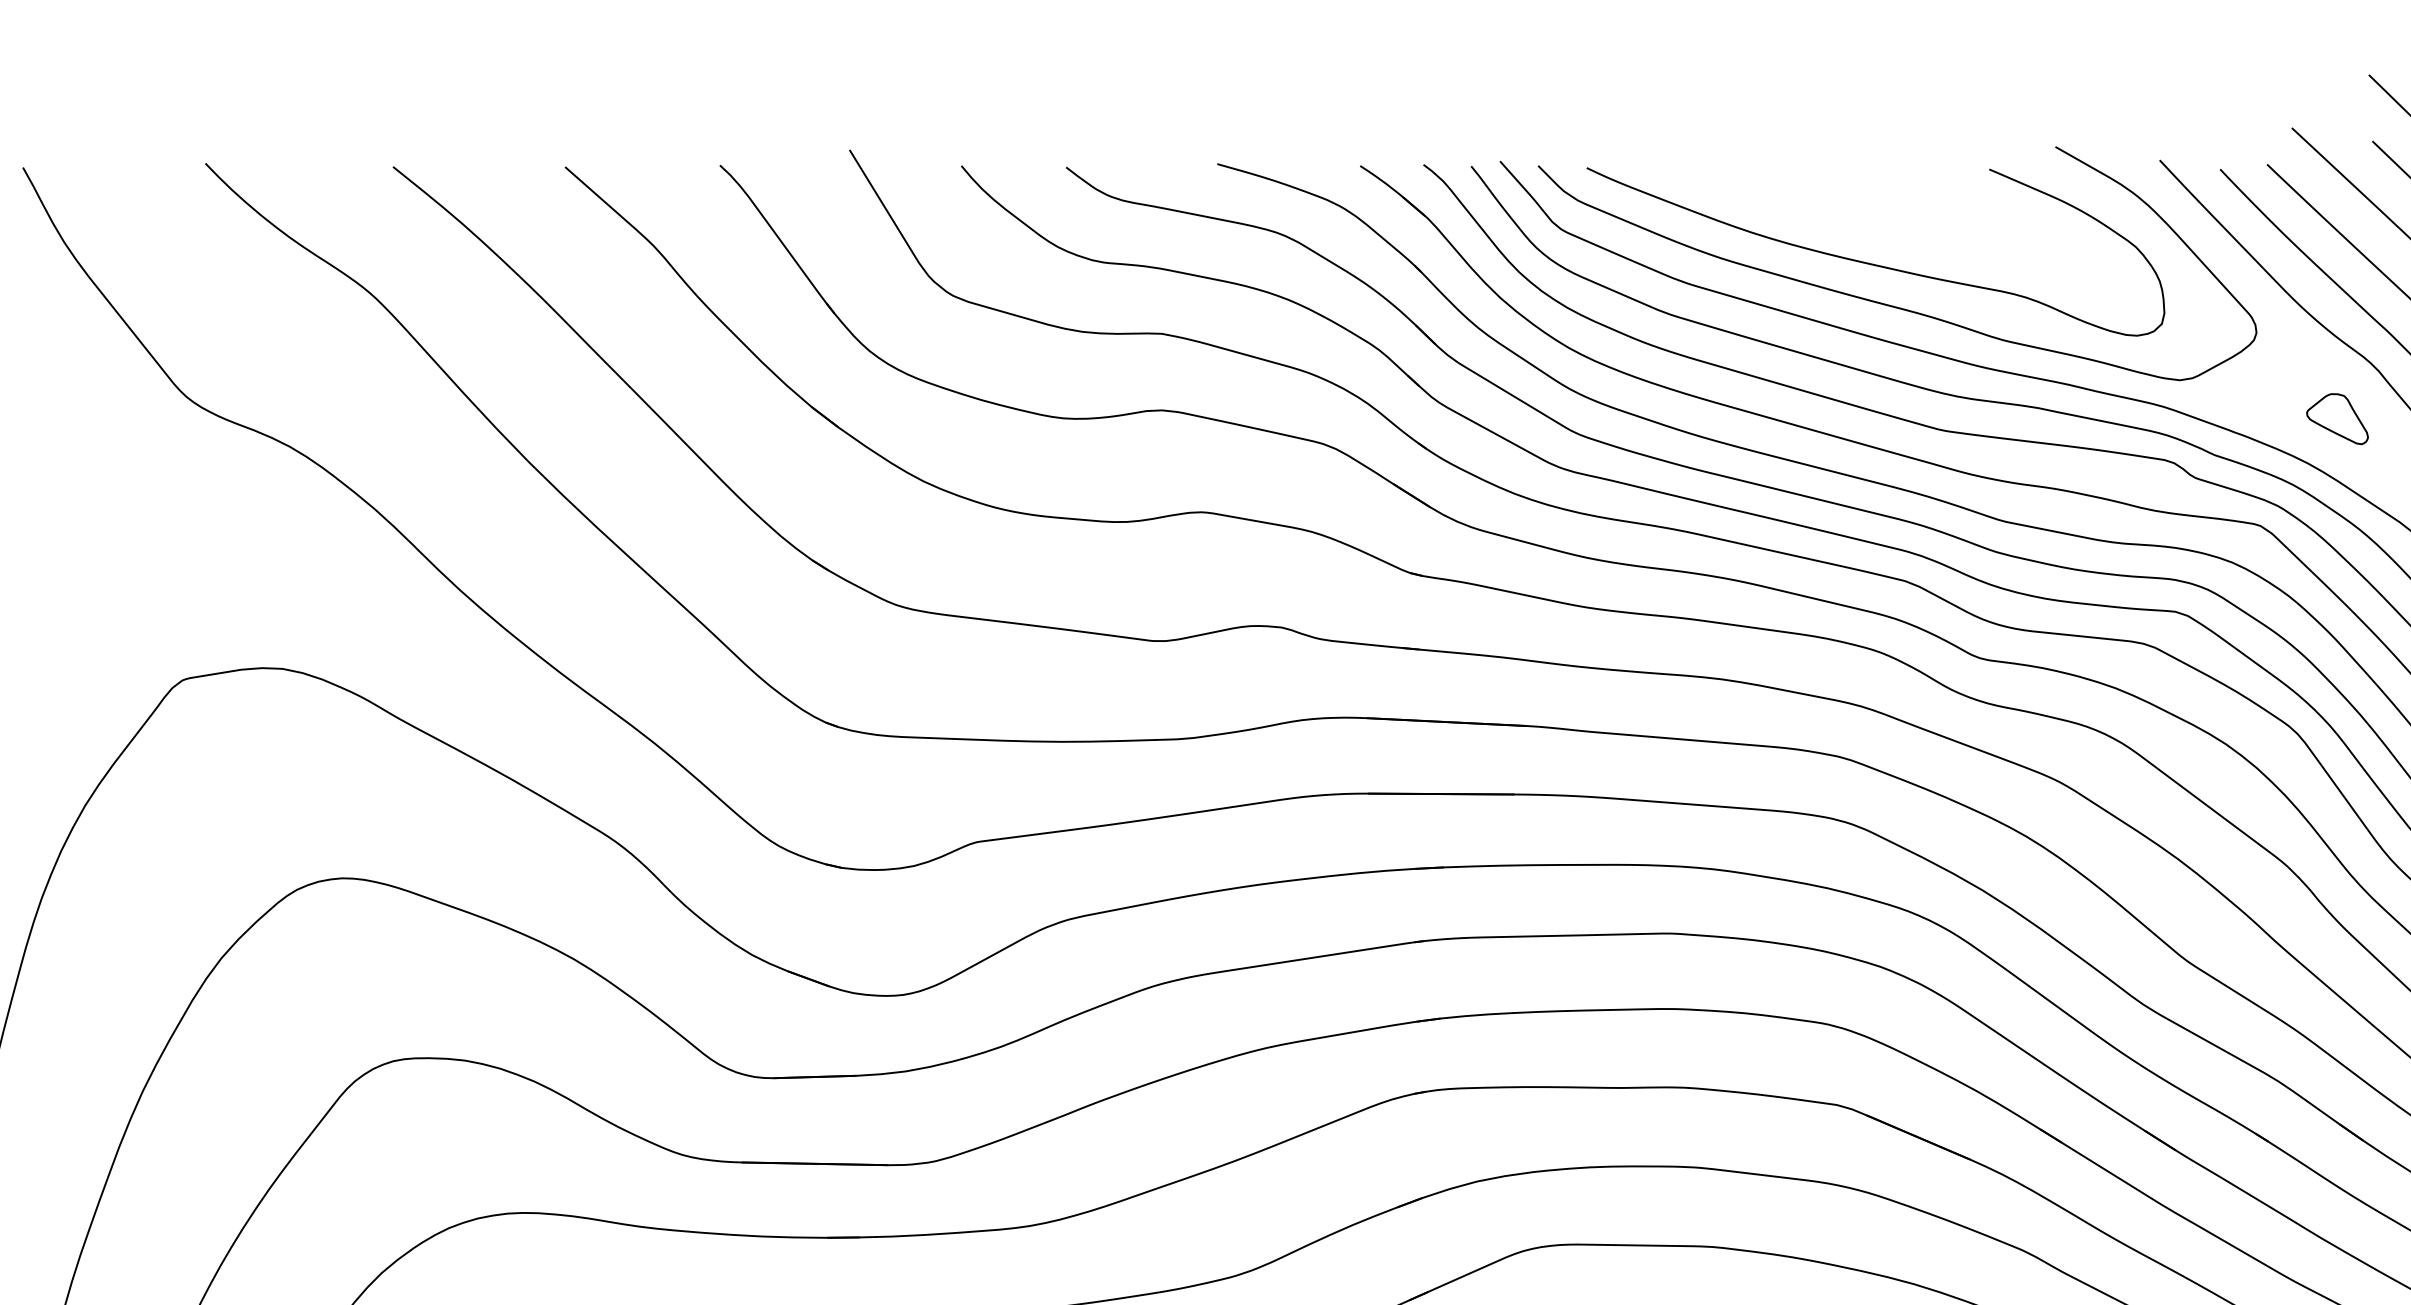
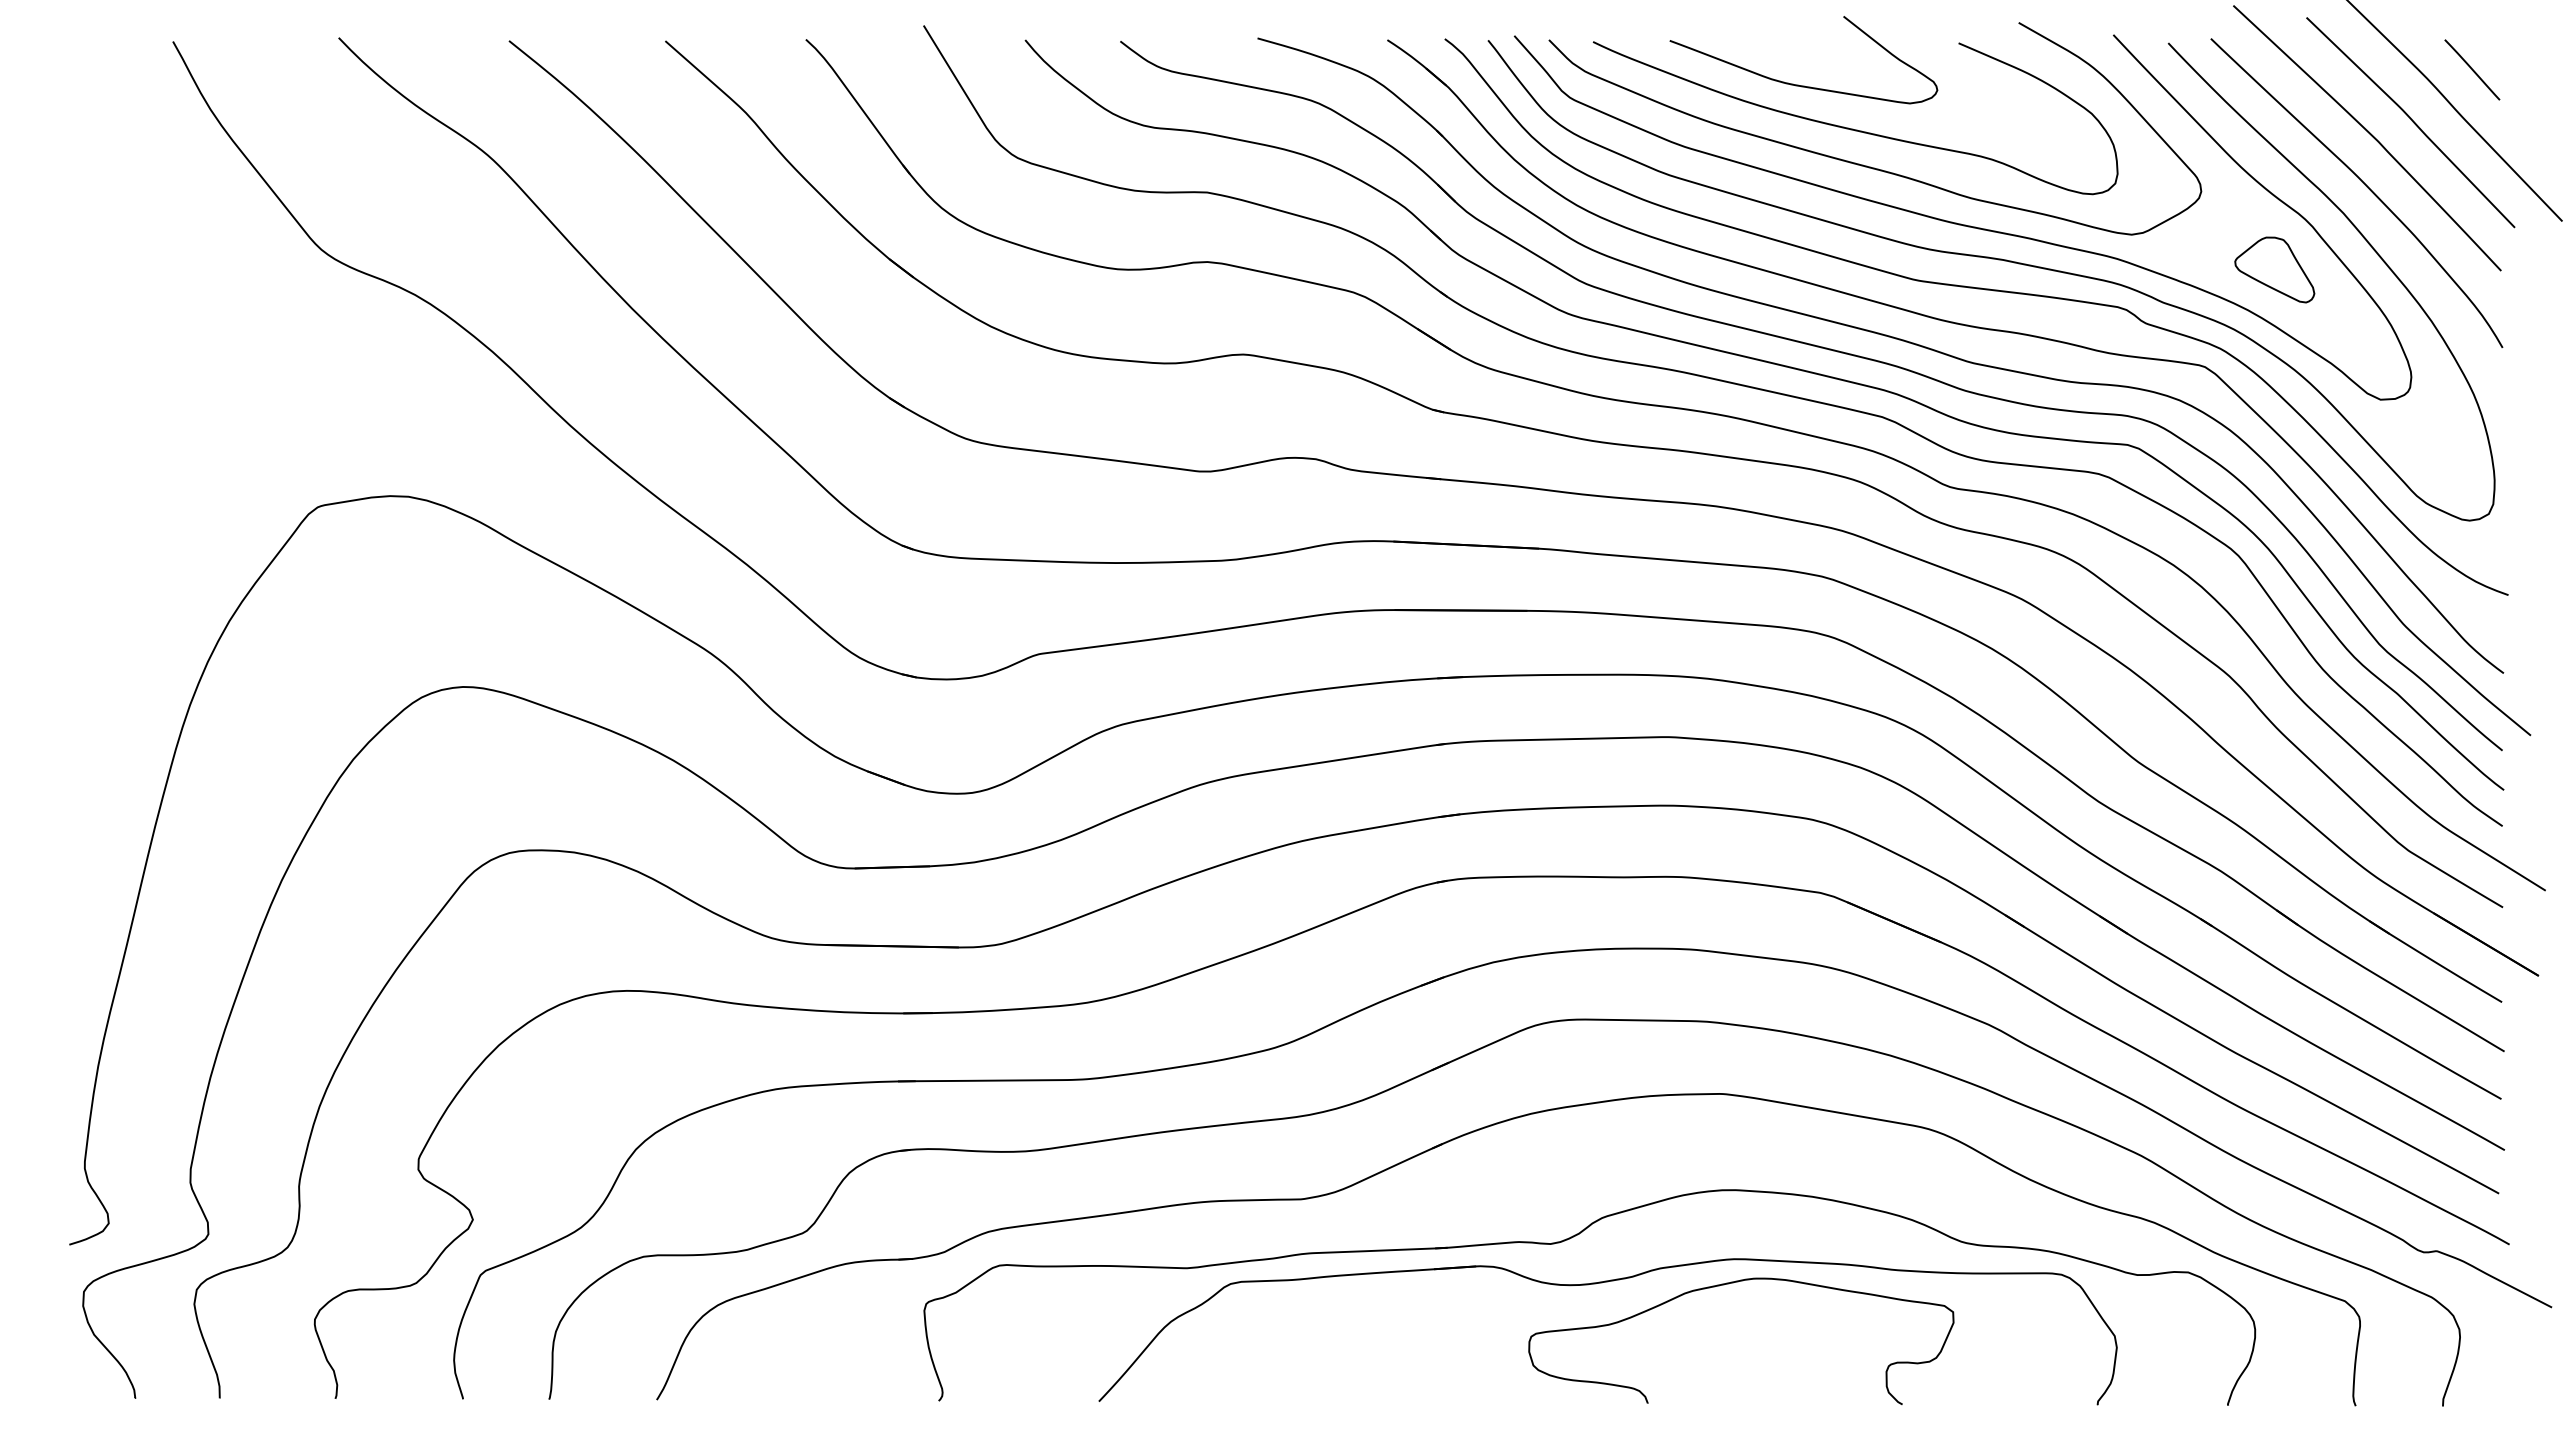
curve: (1812, 214) -> (1798, 84), added
part: (2337, 418) -> (2274, 269), size x1.43

